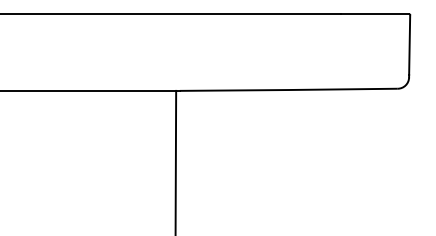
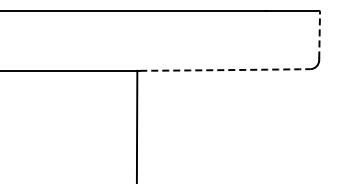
line: (409, 44) -> (319, 34), solid -> dashed
arc: (289, 90) -> (225, 70), solid -> dashed

